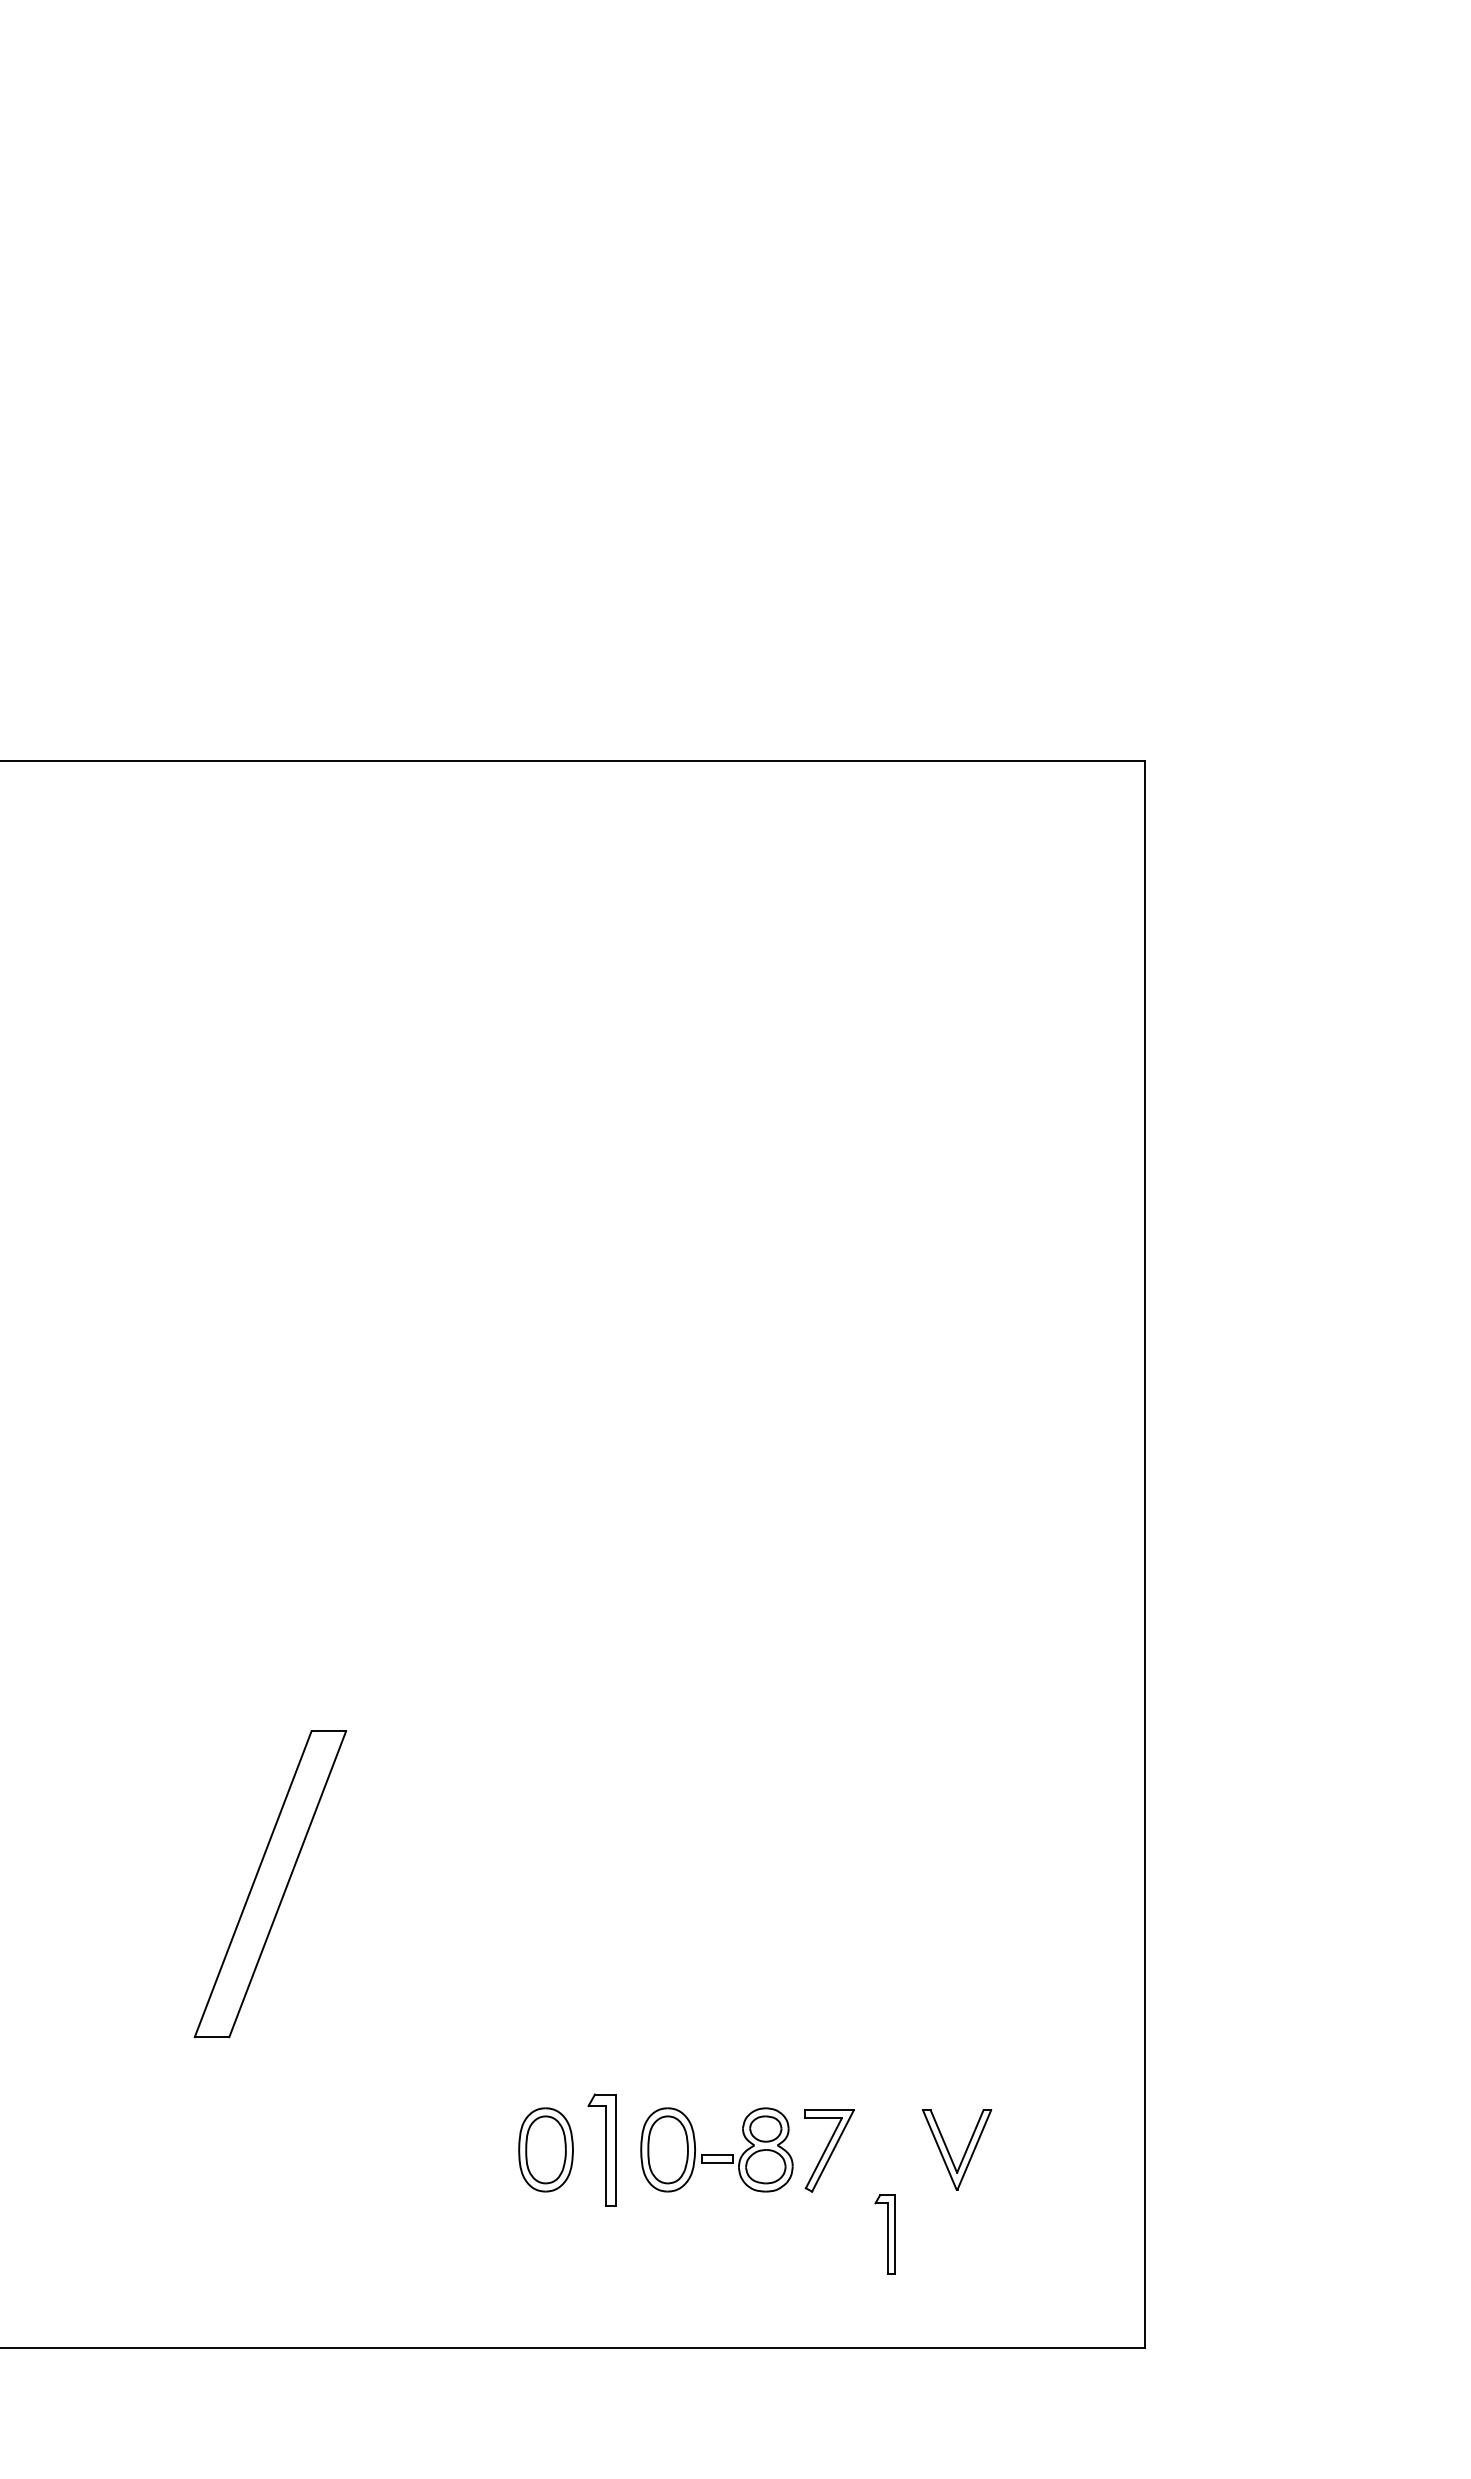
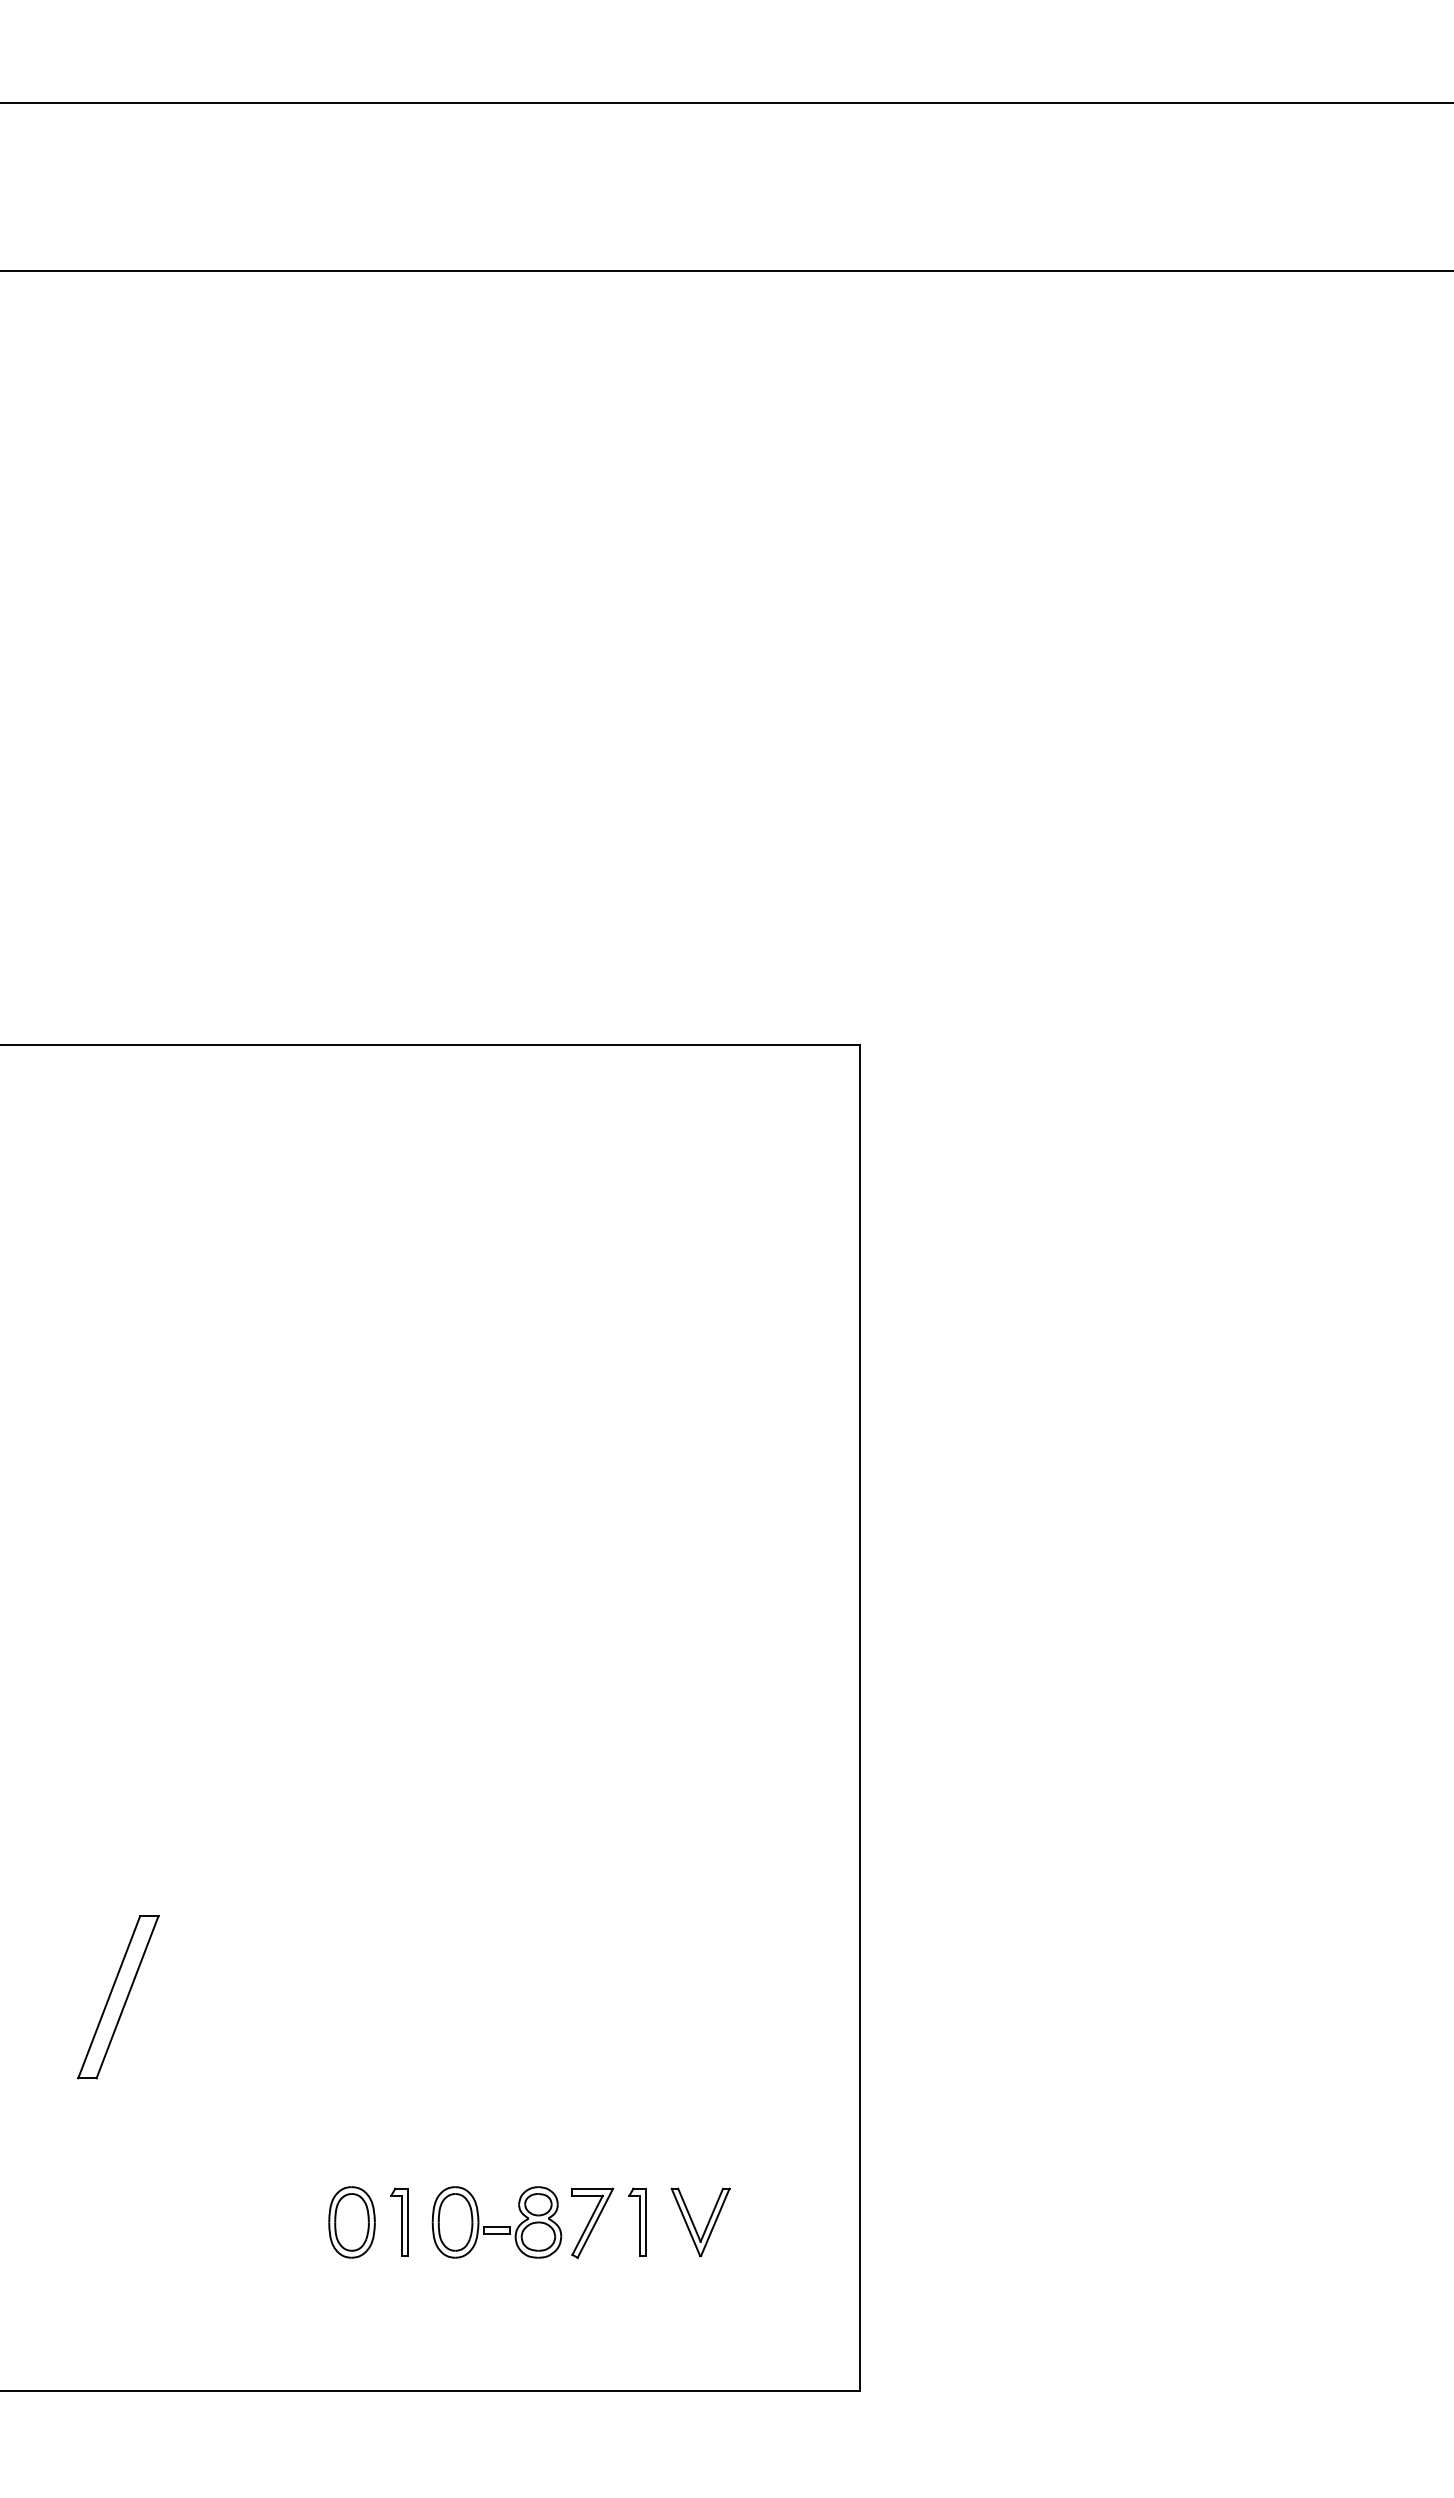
part: (270, 1884) -> (118, 1997), size x0.62
part: (602, 2148) -> (399, 2221), size x0.71
part: (885, 2233) -> (637, 2221), moved

